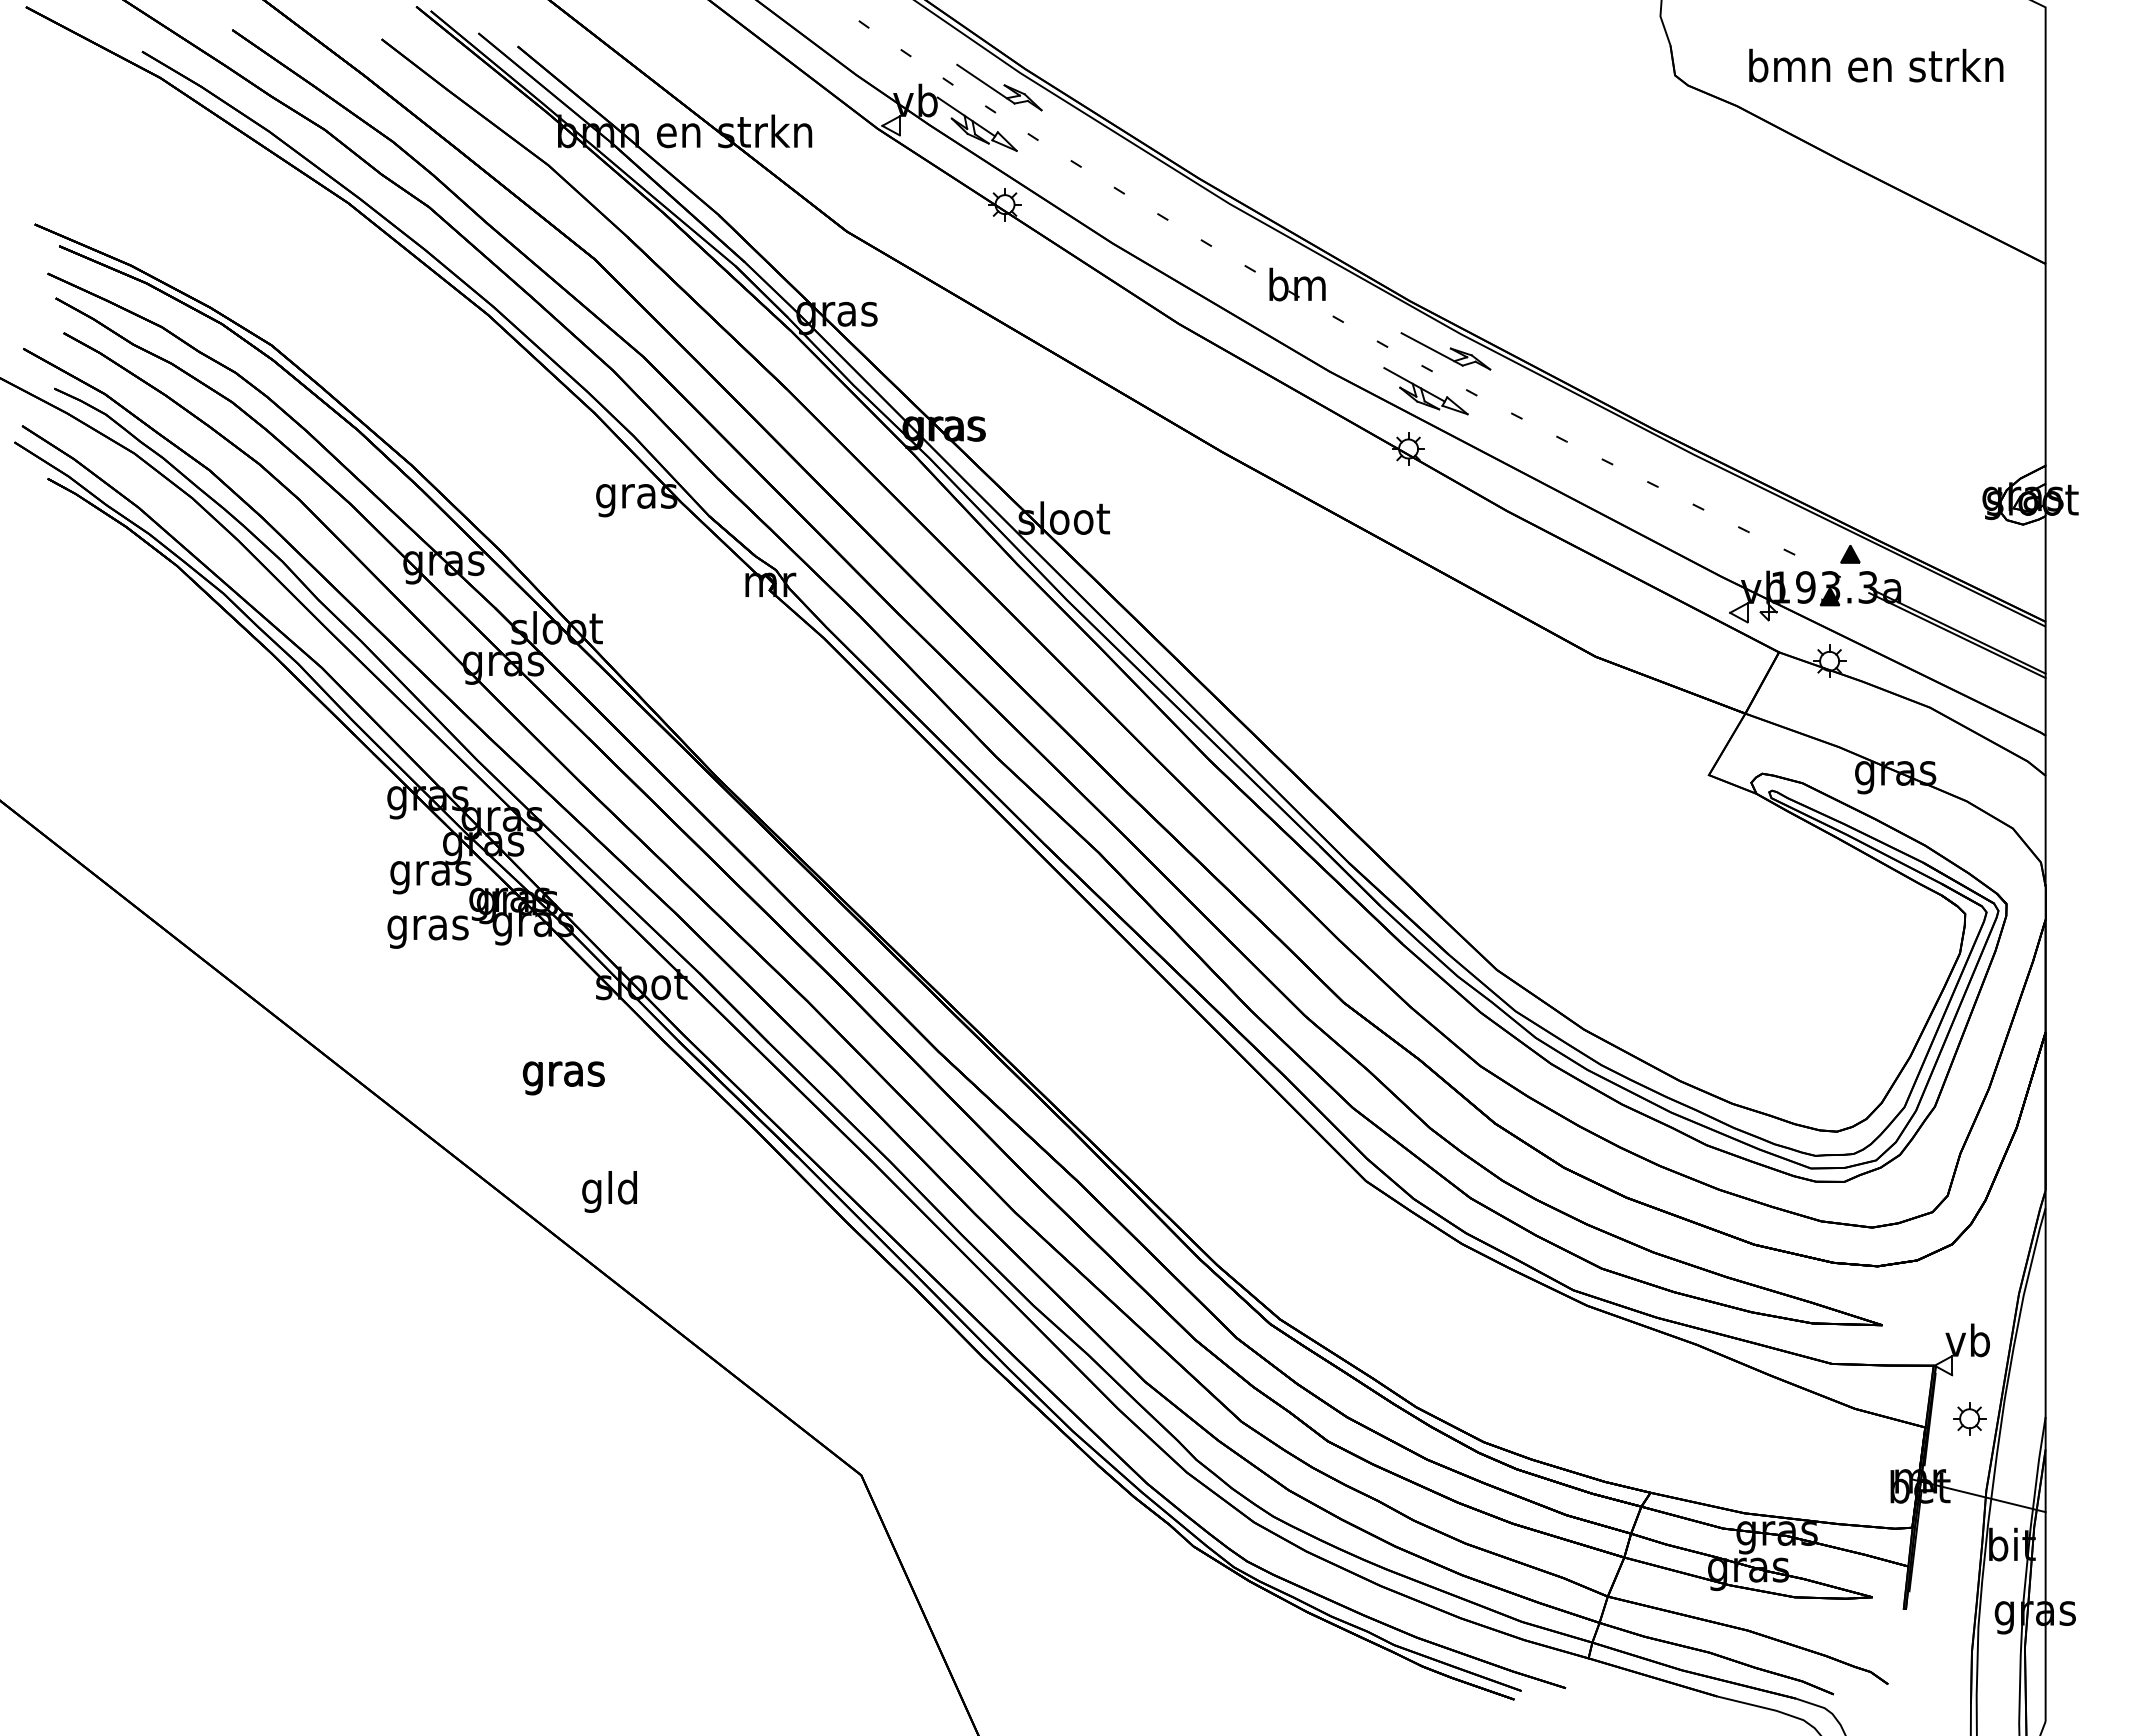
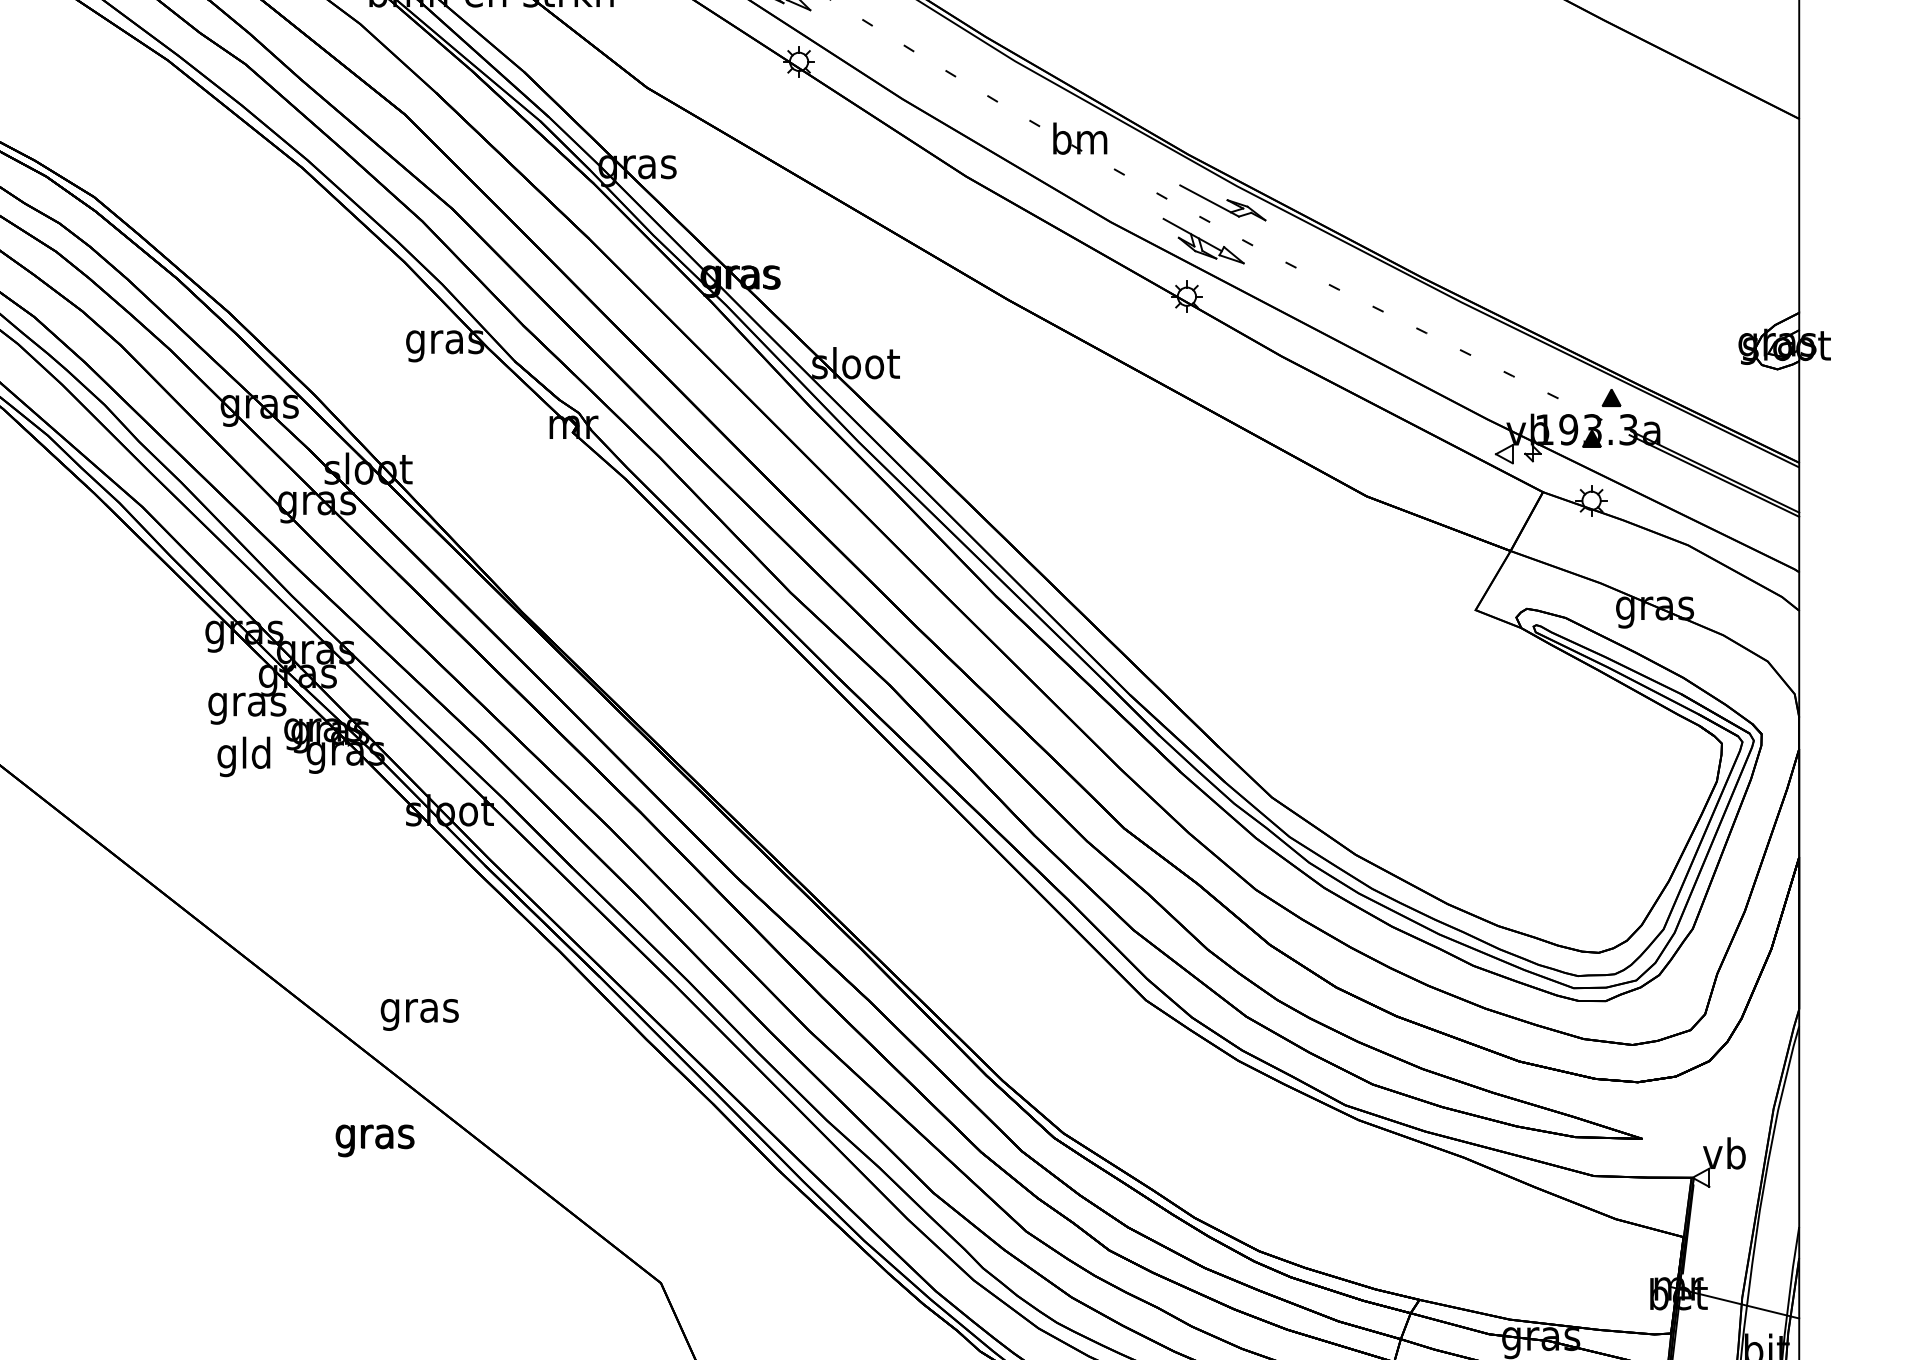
text: (427, 927) -> (244, 756), gras -> gld
text: (563, 1078) -> (374, 1141), moved
text: (609, 1191) -> (418, 1010), gld -> gras
part: (1969, 1418) -> (1726, 1228), removed

